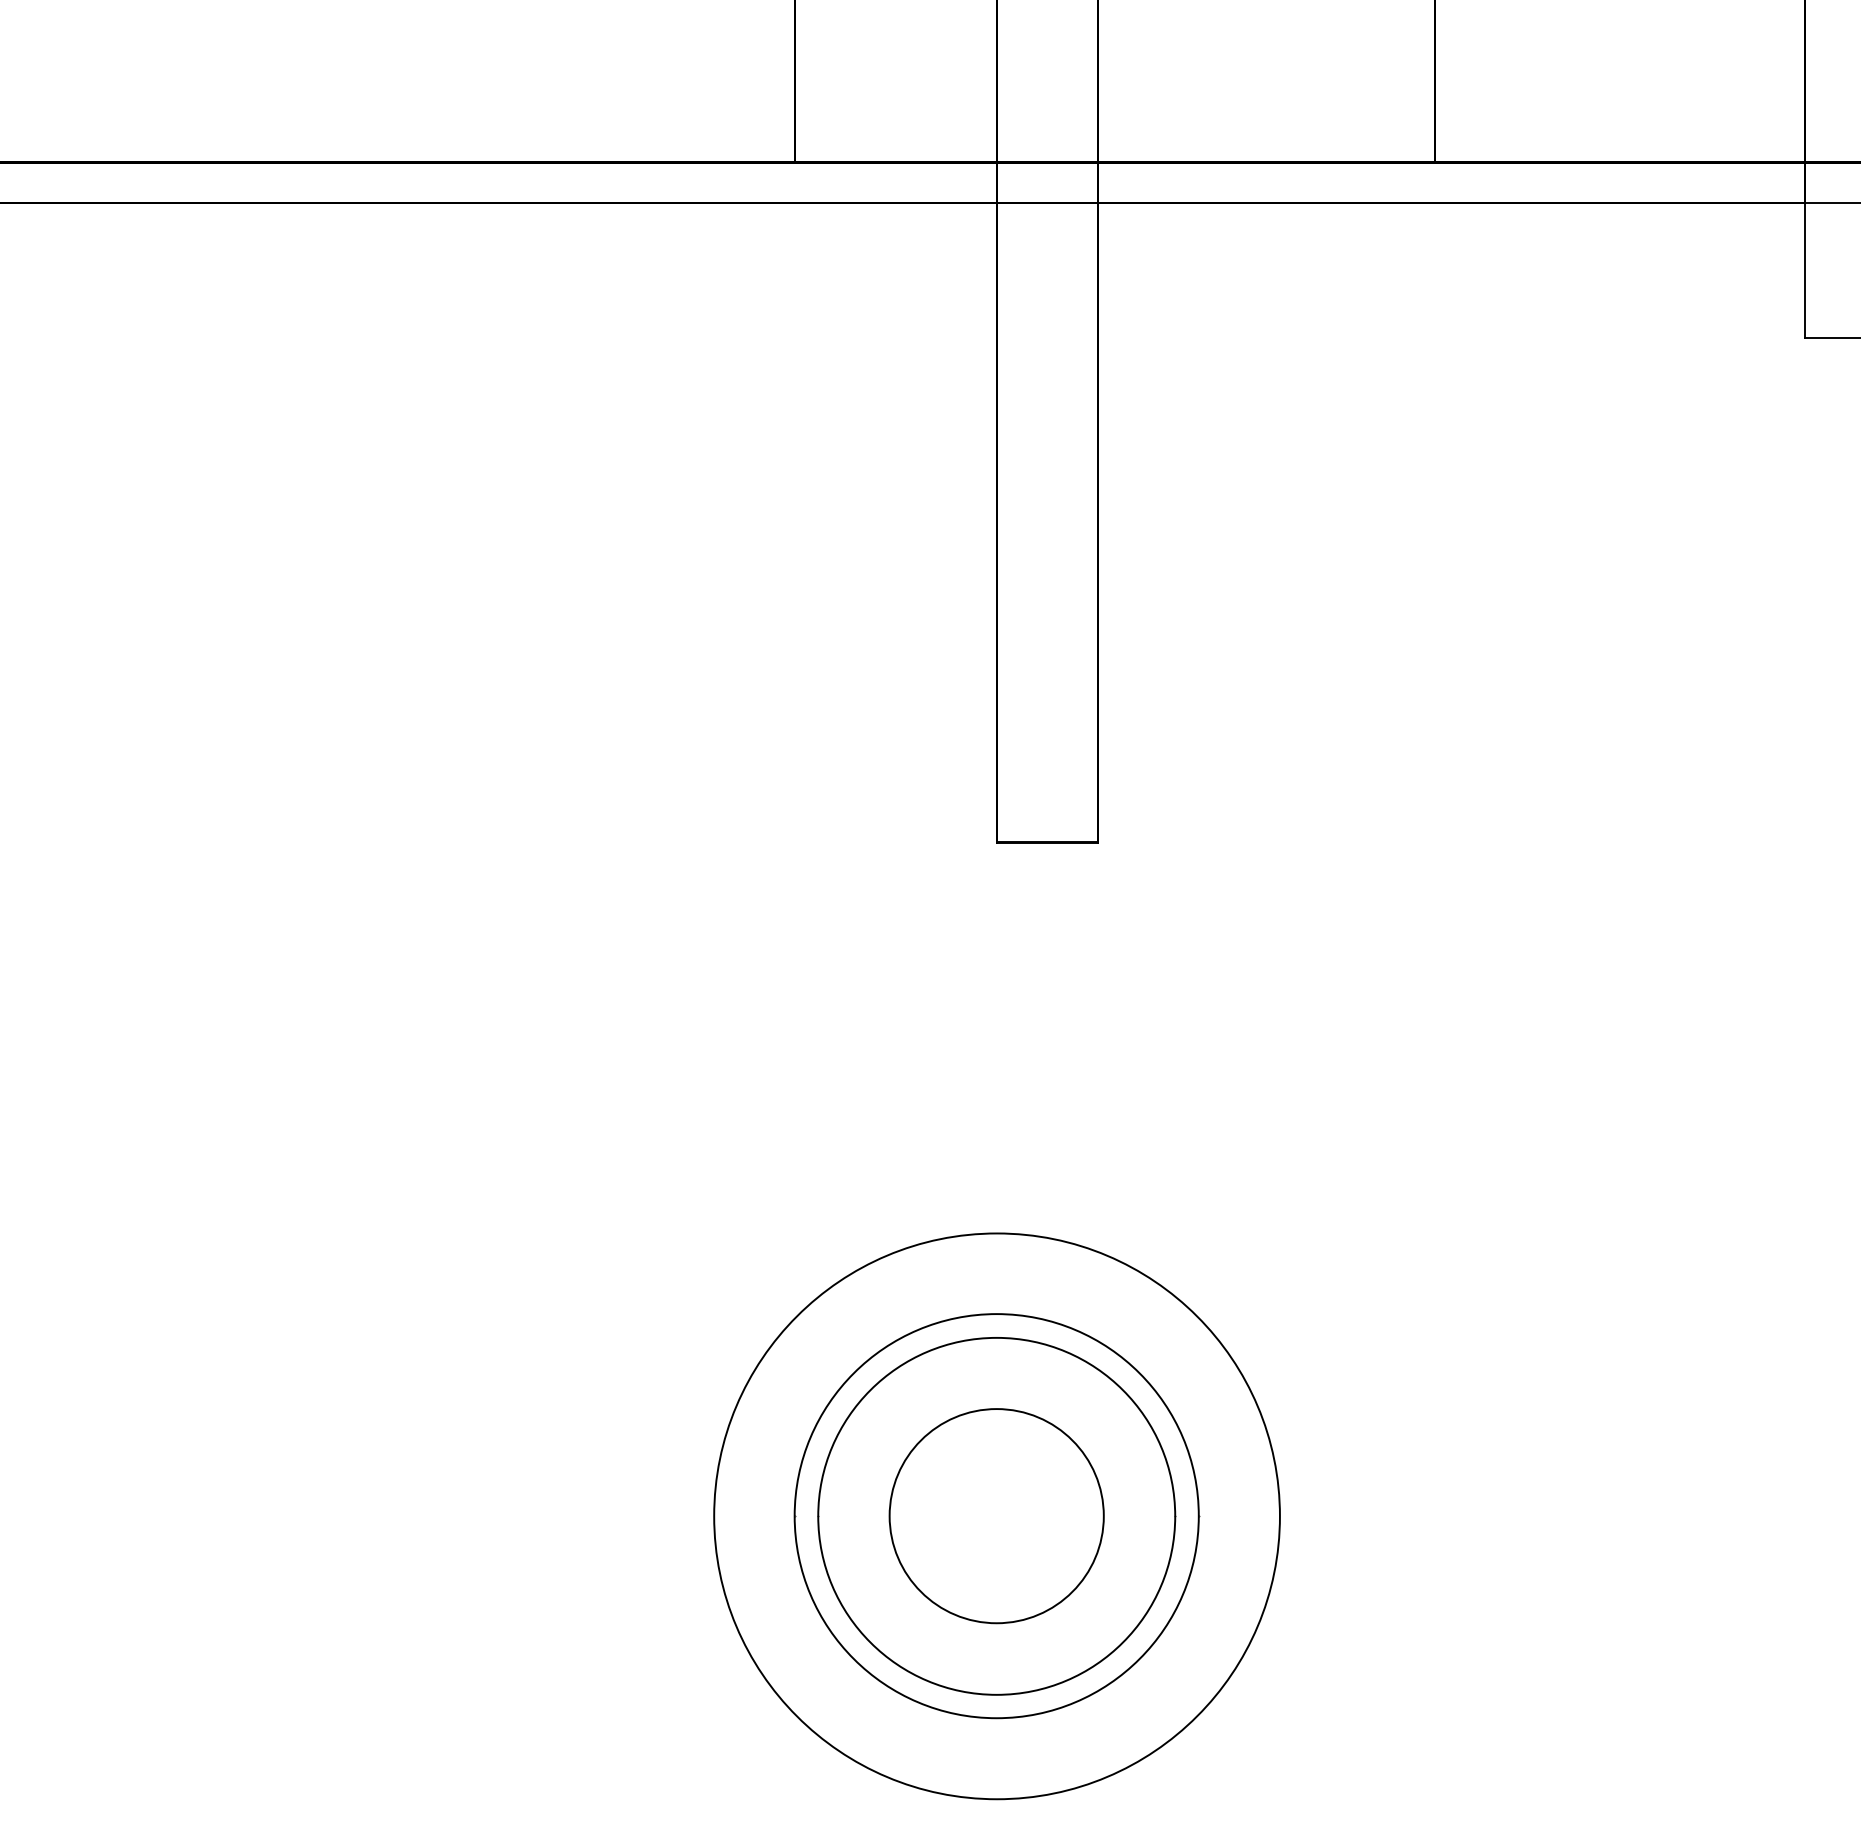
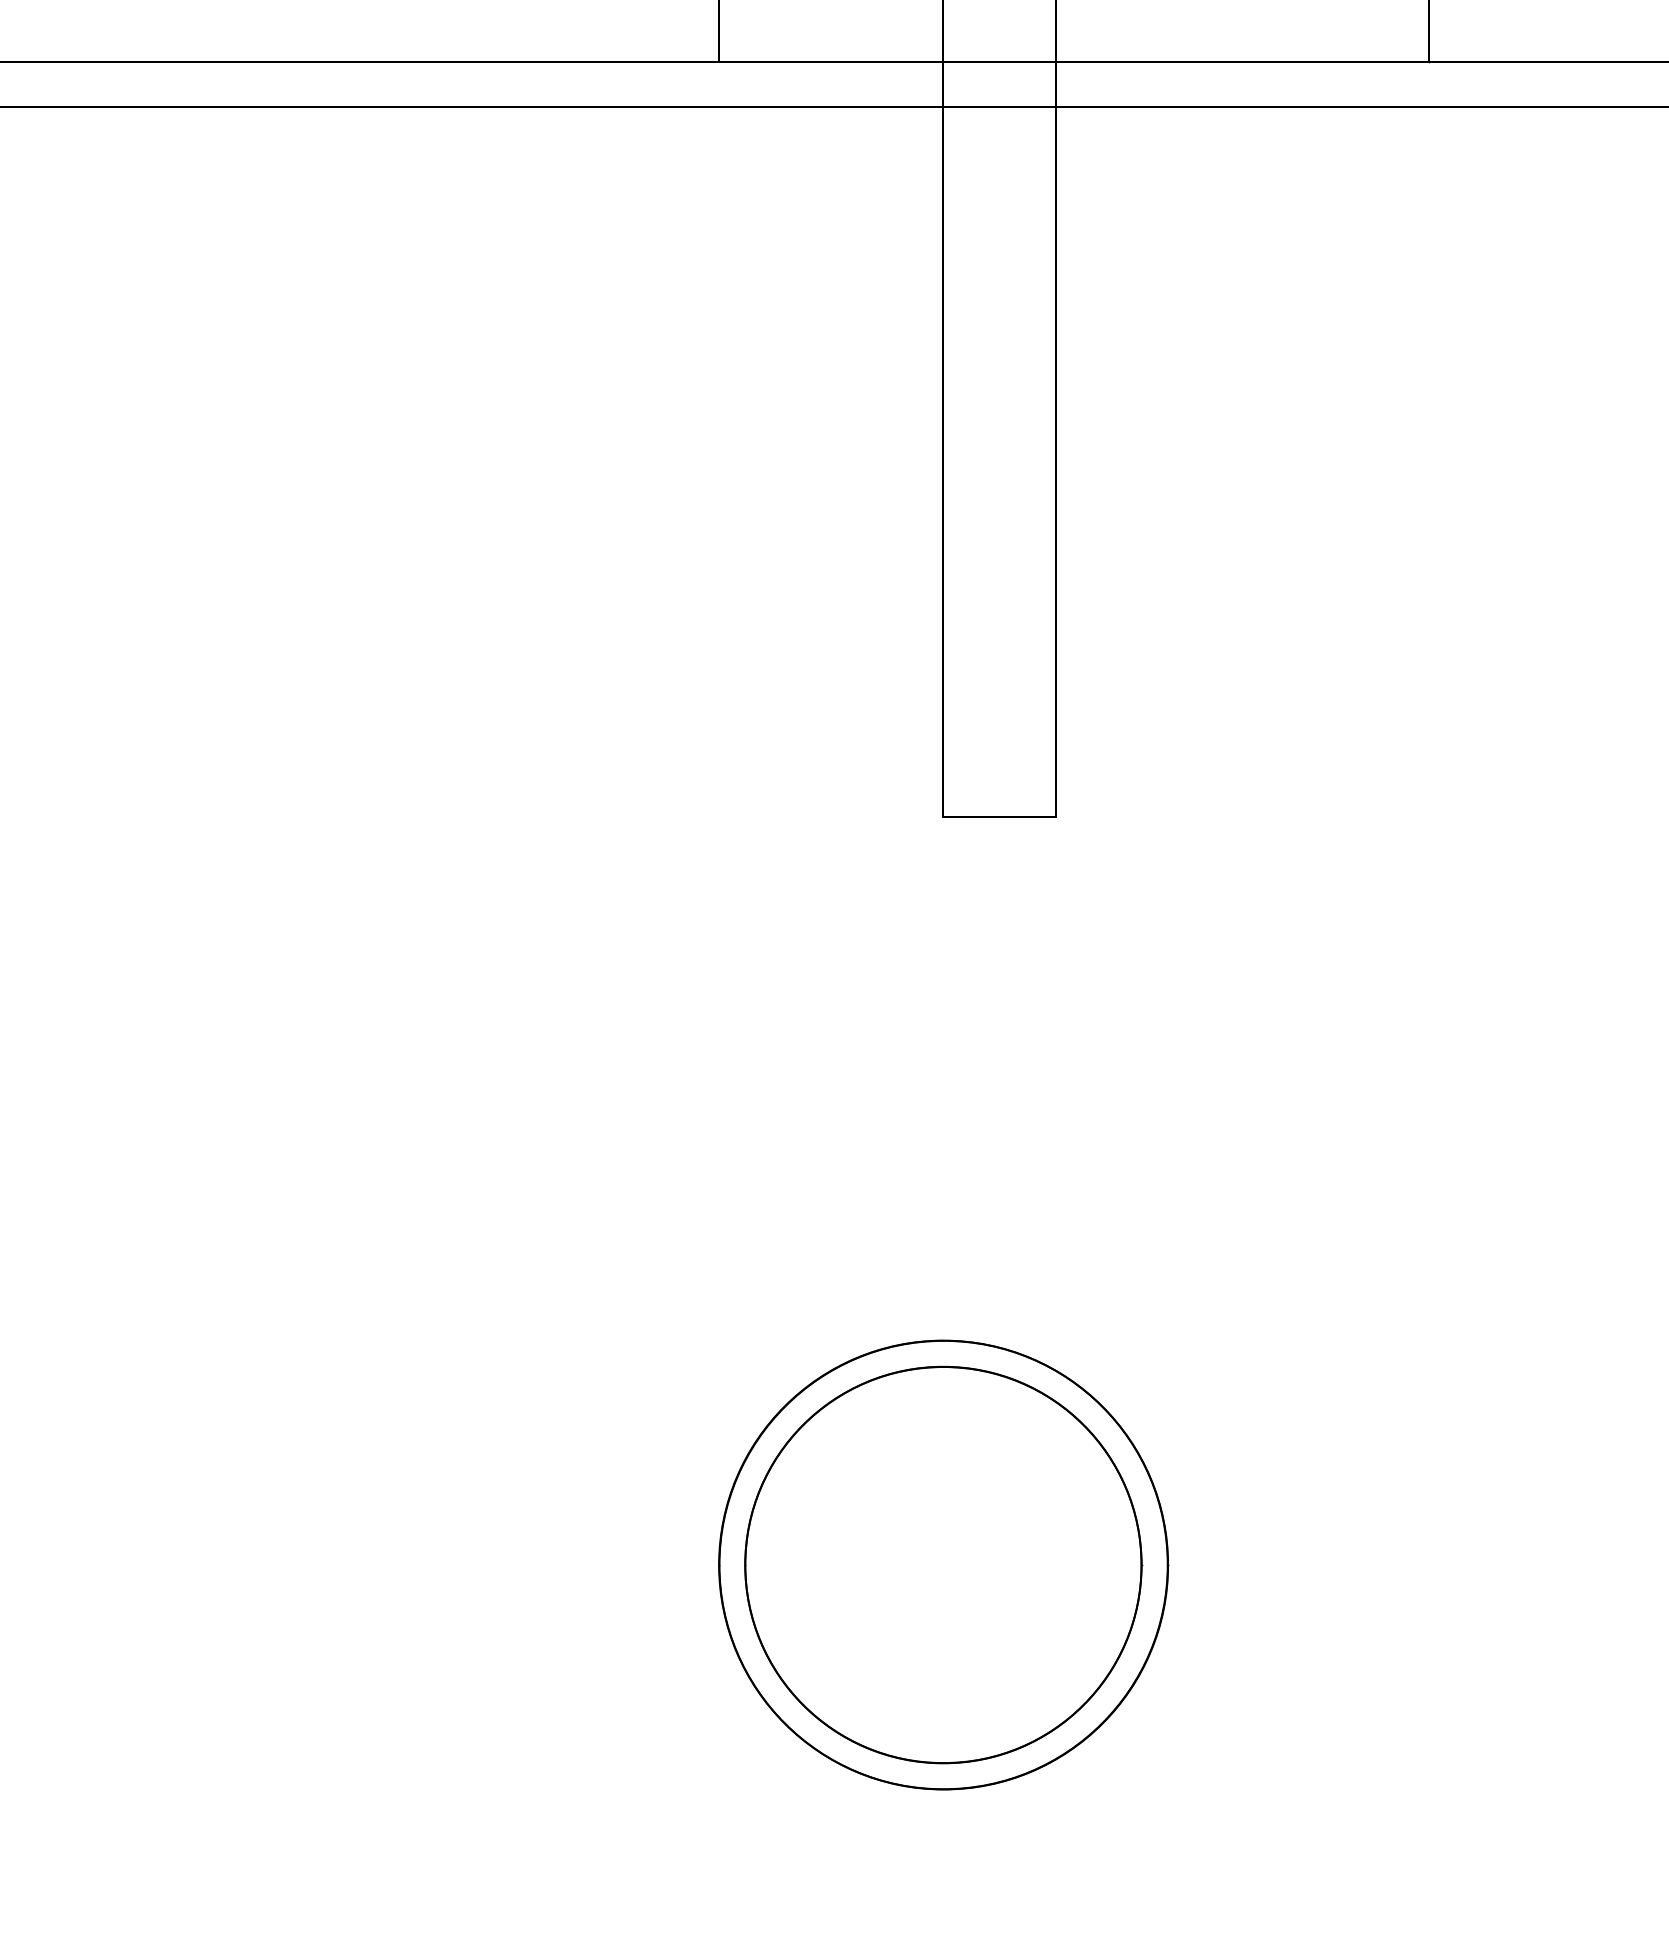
circle: (996, 1515) -> (943, 1564), size x1.67
circle: (997, 1516) -> (944, 1565), size x0.71

